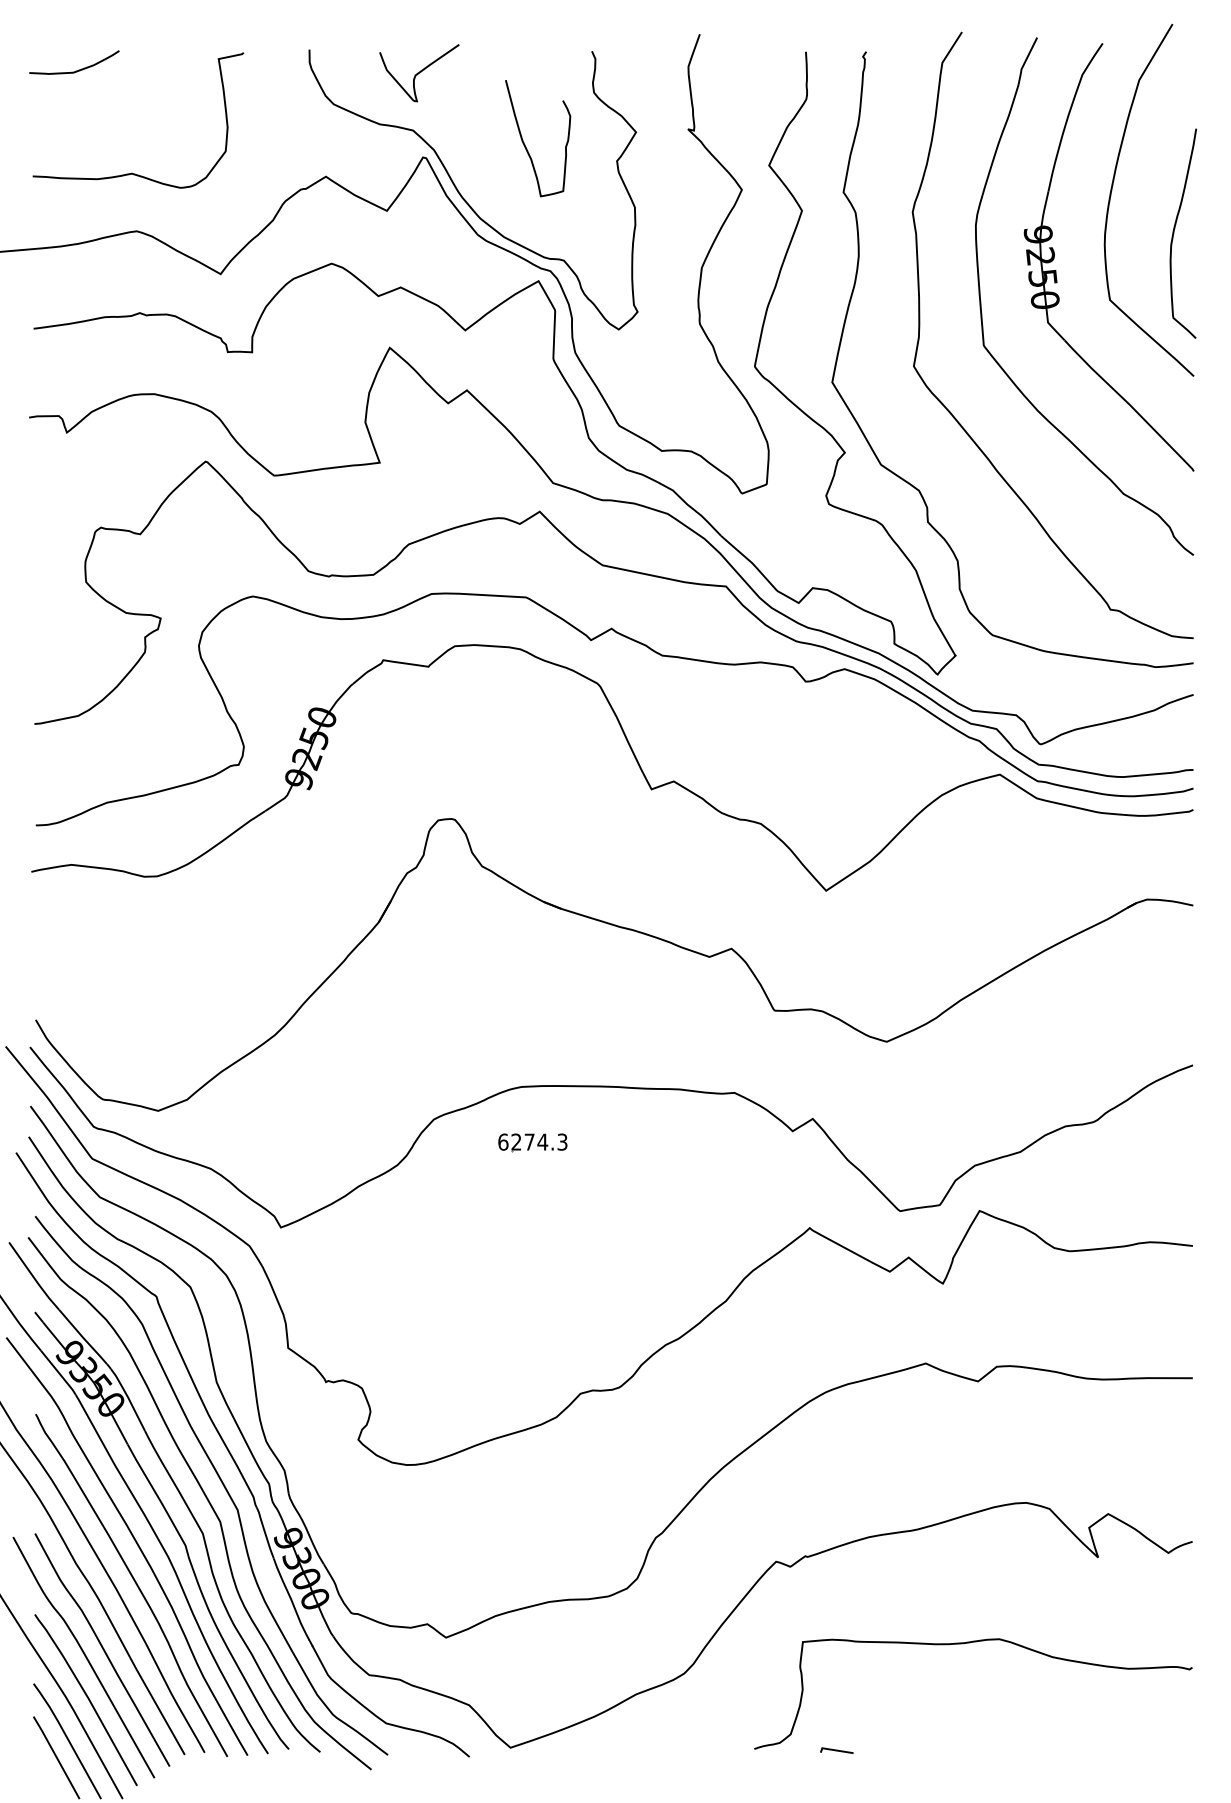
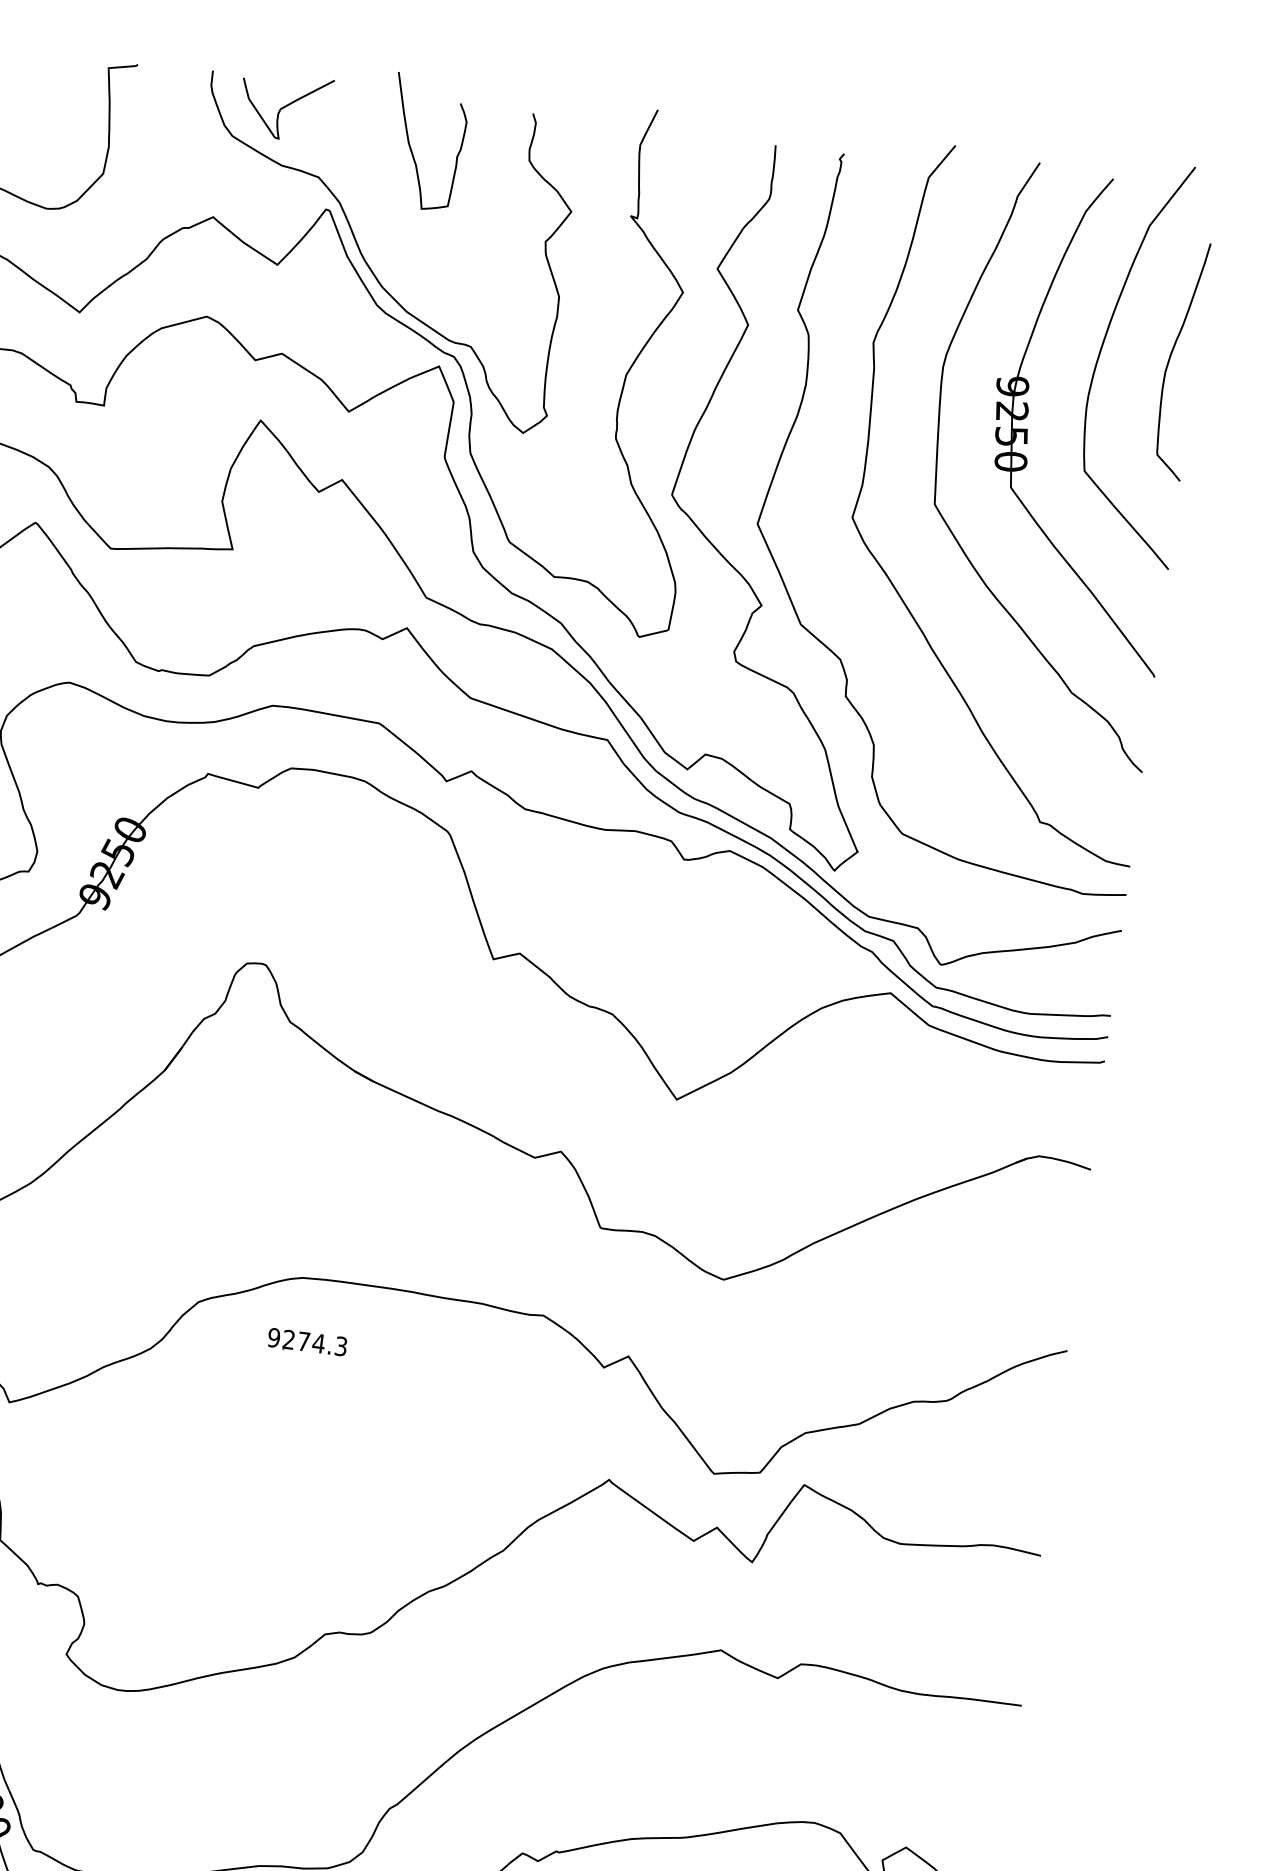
curve: (419, 73) -> (285, 107), moved
curve: (525, 144) -> (411, 147), moved
curve: (1174, 233) -> (1170, 359), moved
text: (503, 1141) -> (274, 1337), 6274.3 -> 9274.3

